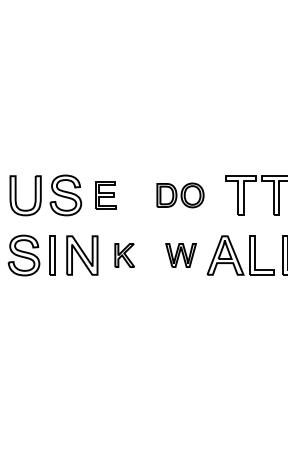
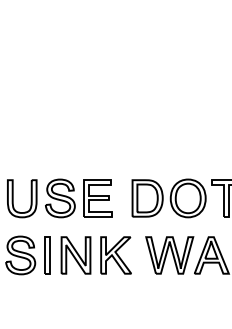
part: (105, 195) -> (97, 198), size x1.43
part: (180, 195) -> (169, 198), size x1.67
part: (124, 255) -> (115, 255), size x1.67
part: (180, 255) -> (169, 255), size x1.67

